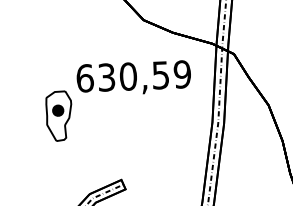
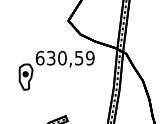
part: (113, 89) -> (54, 64), moved

